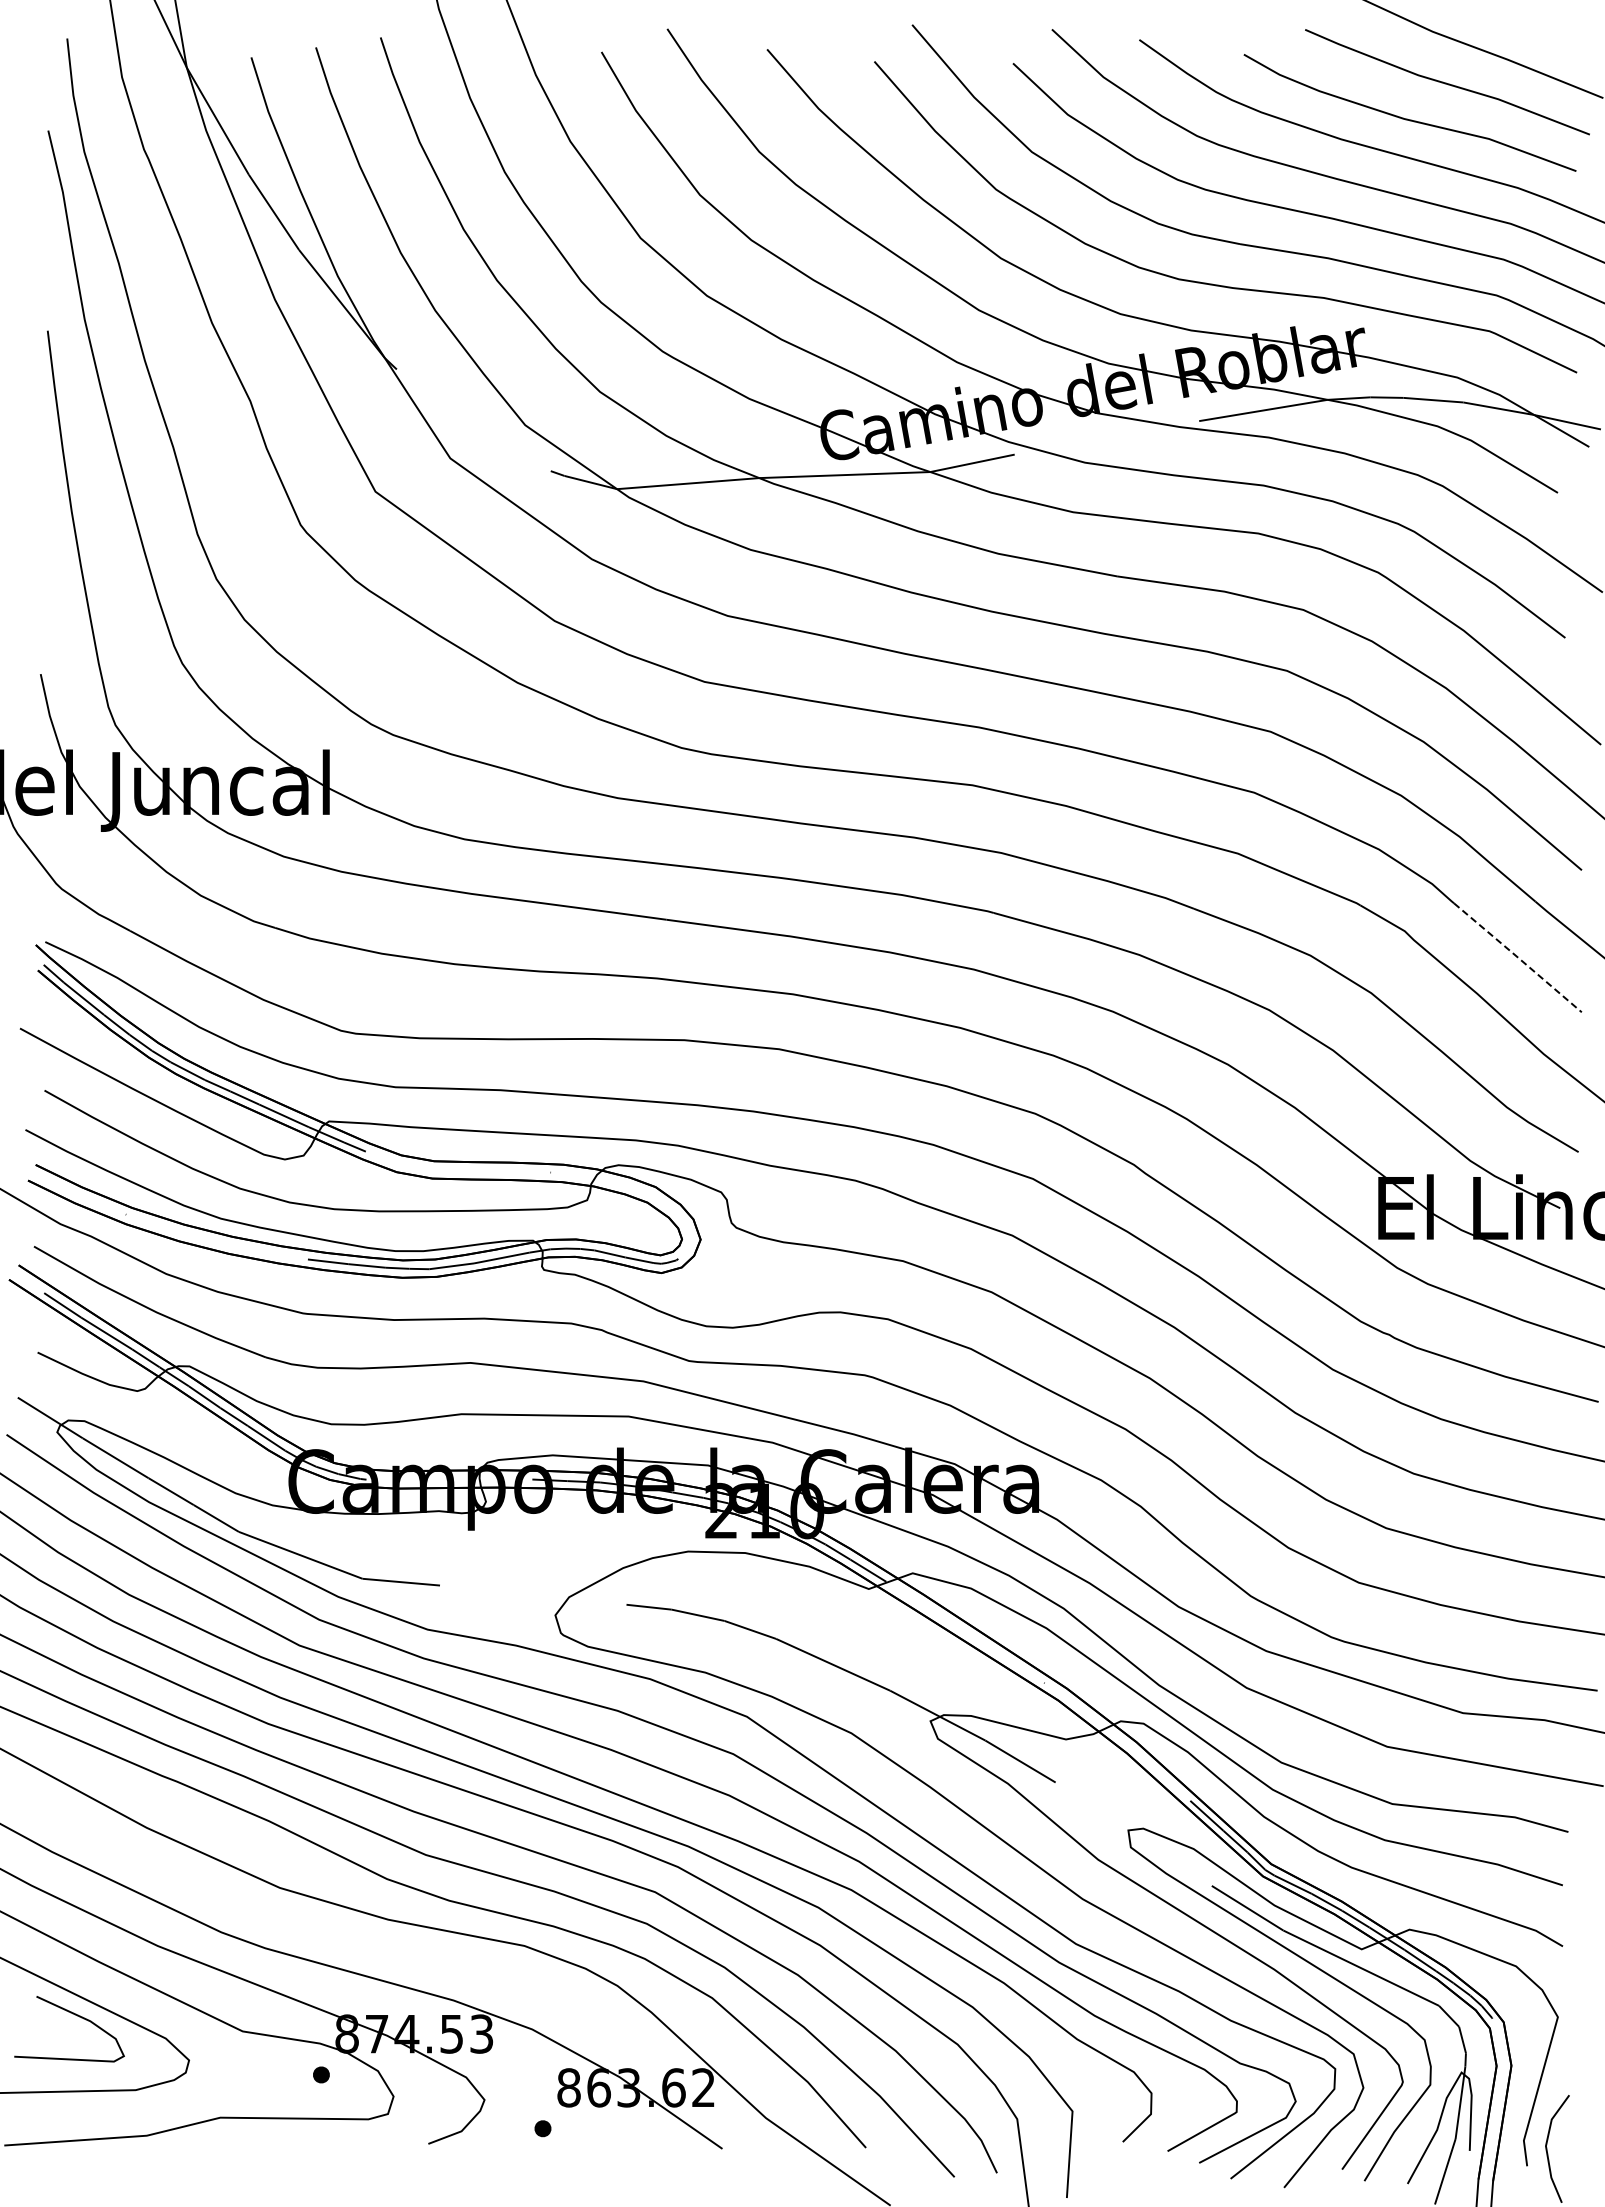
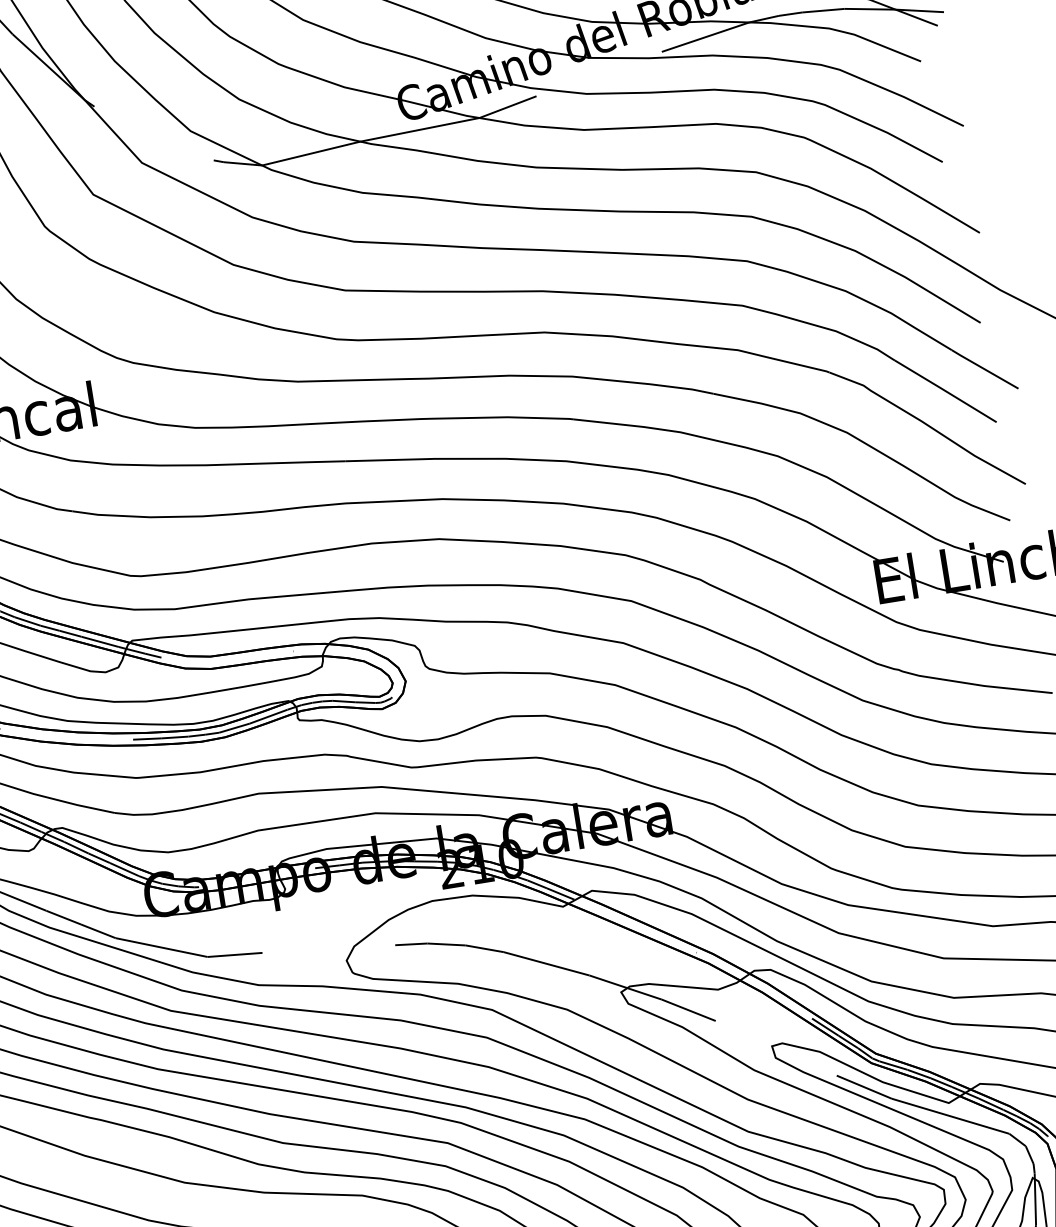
line: (1517, 957) -> (945, 391), dashed -> solid

